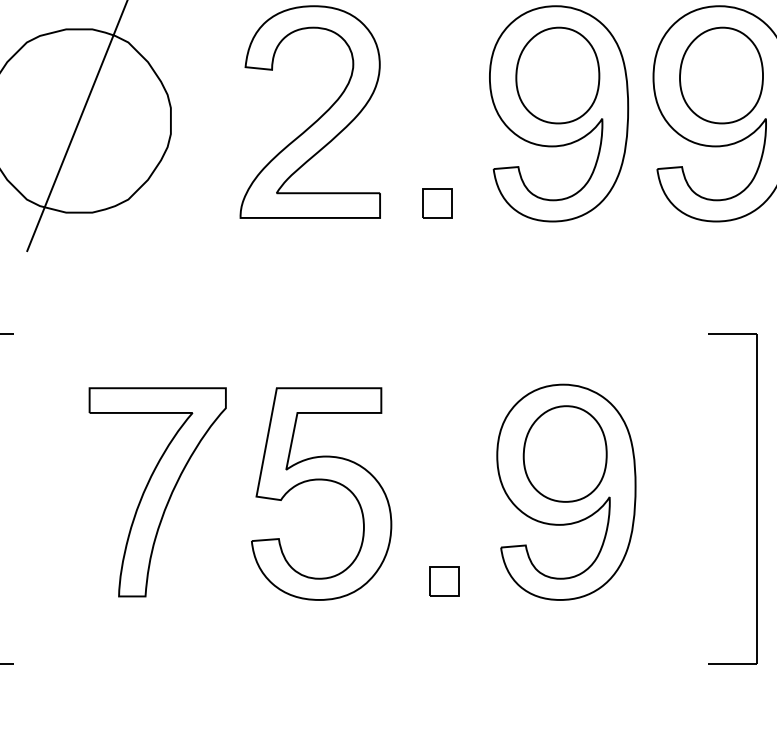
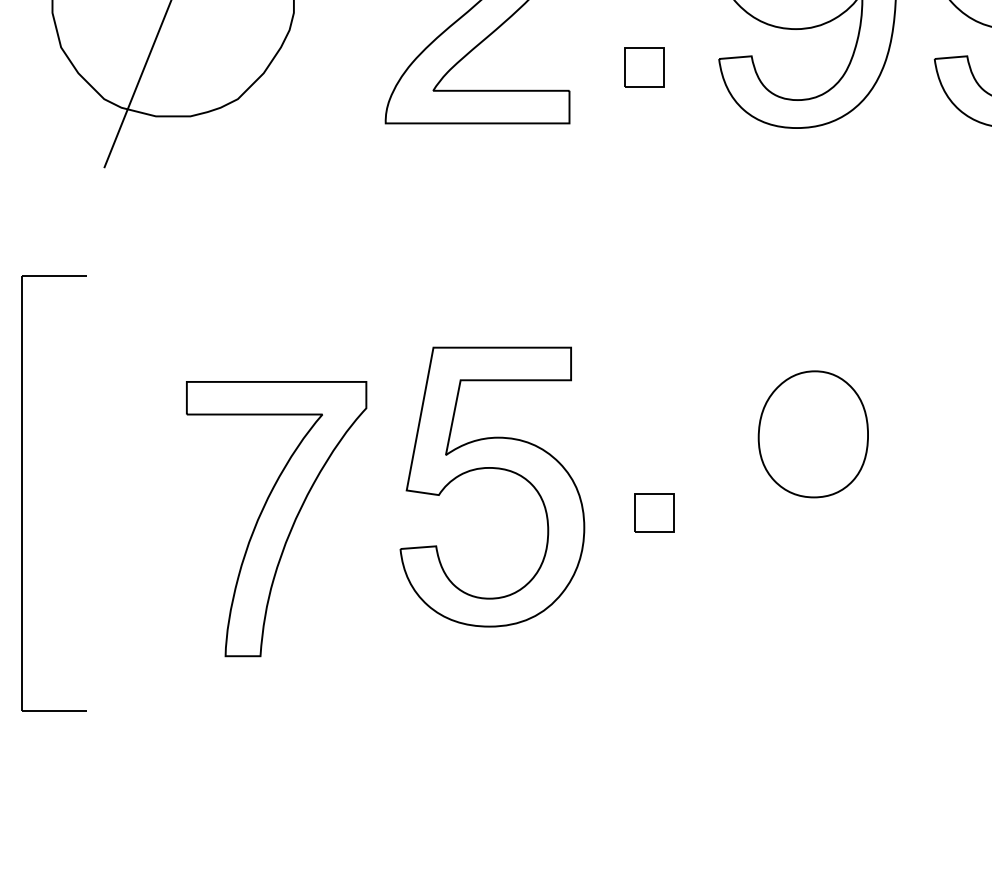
part: (437, 203) -> (645, 67), moved
part: (566, 491) -> (815, 483), removed
part: (157, 492) -> (276, 519), moved
part: (444, 581) -> (654, 512), moved

